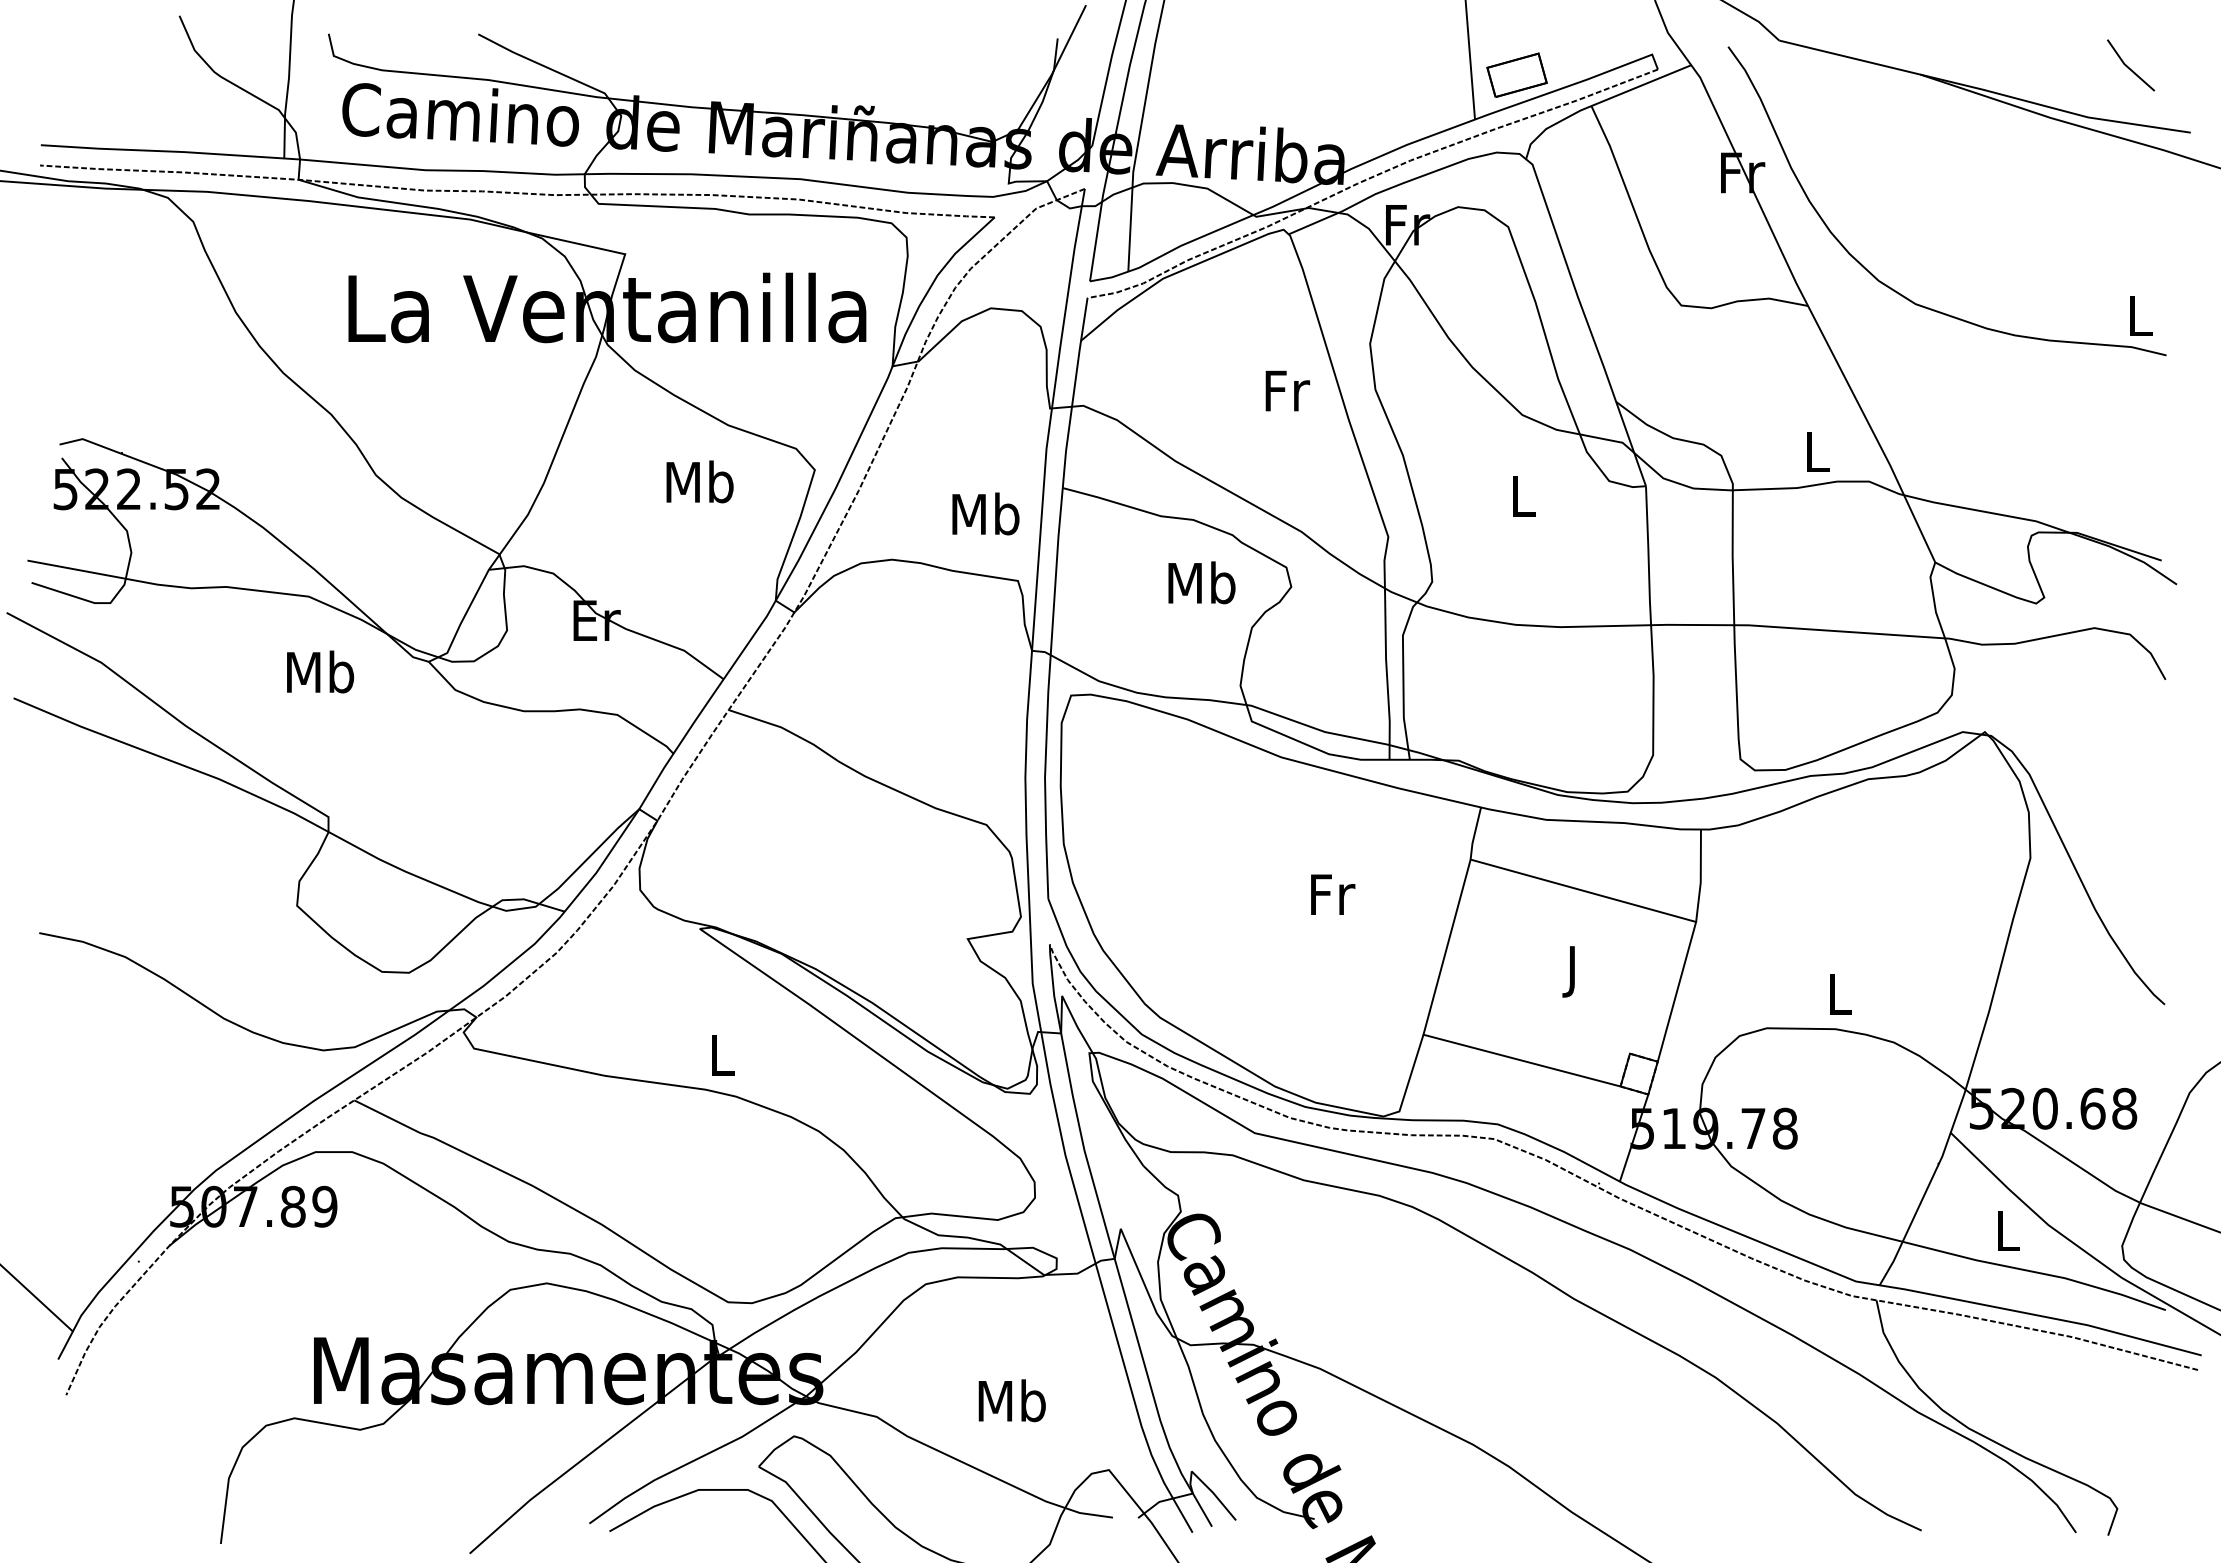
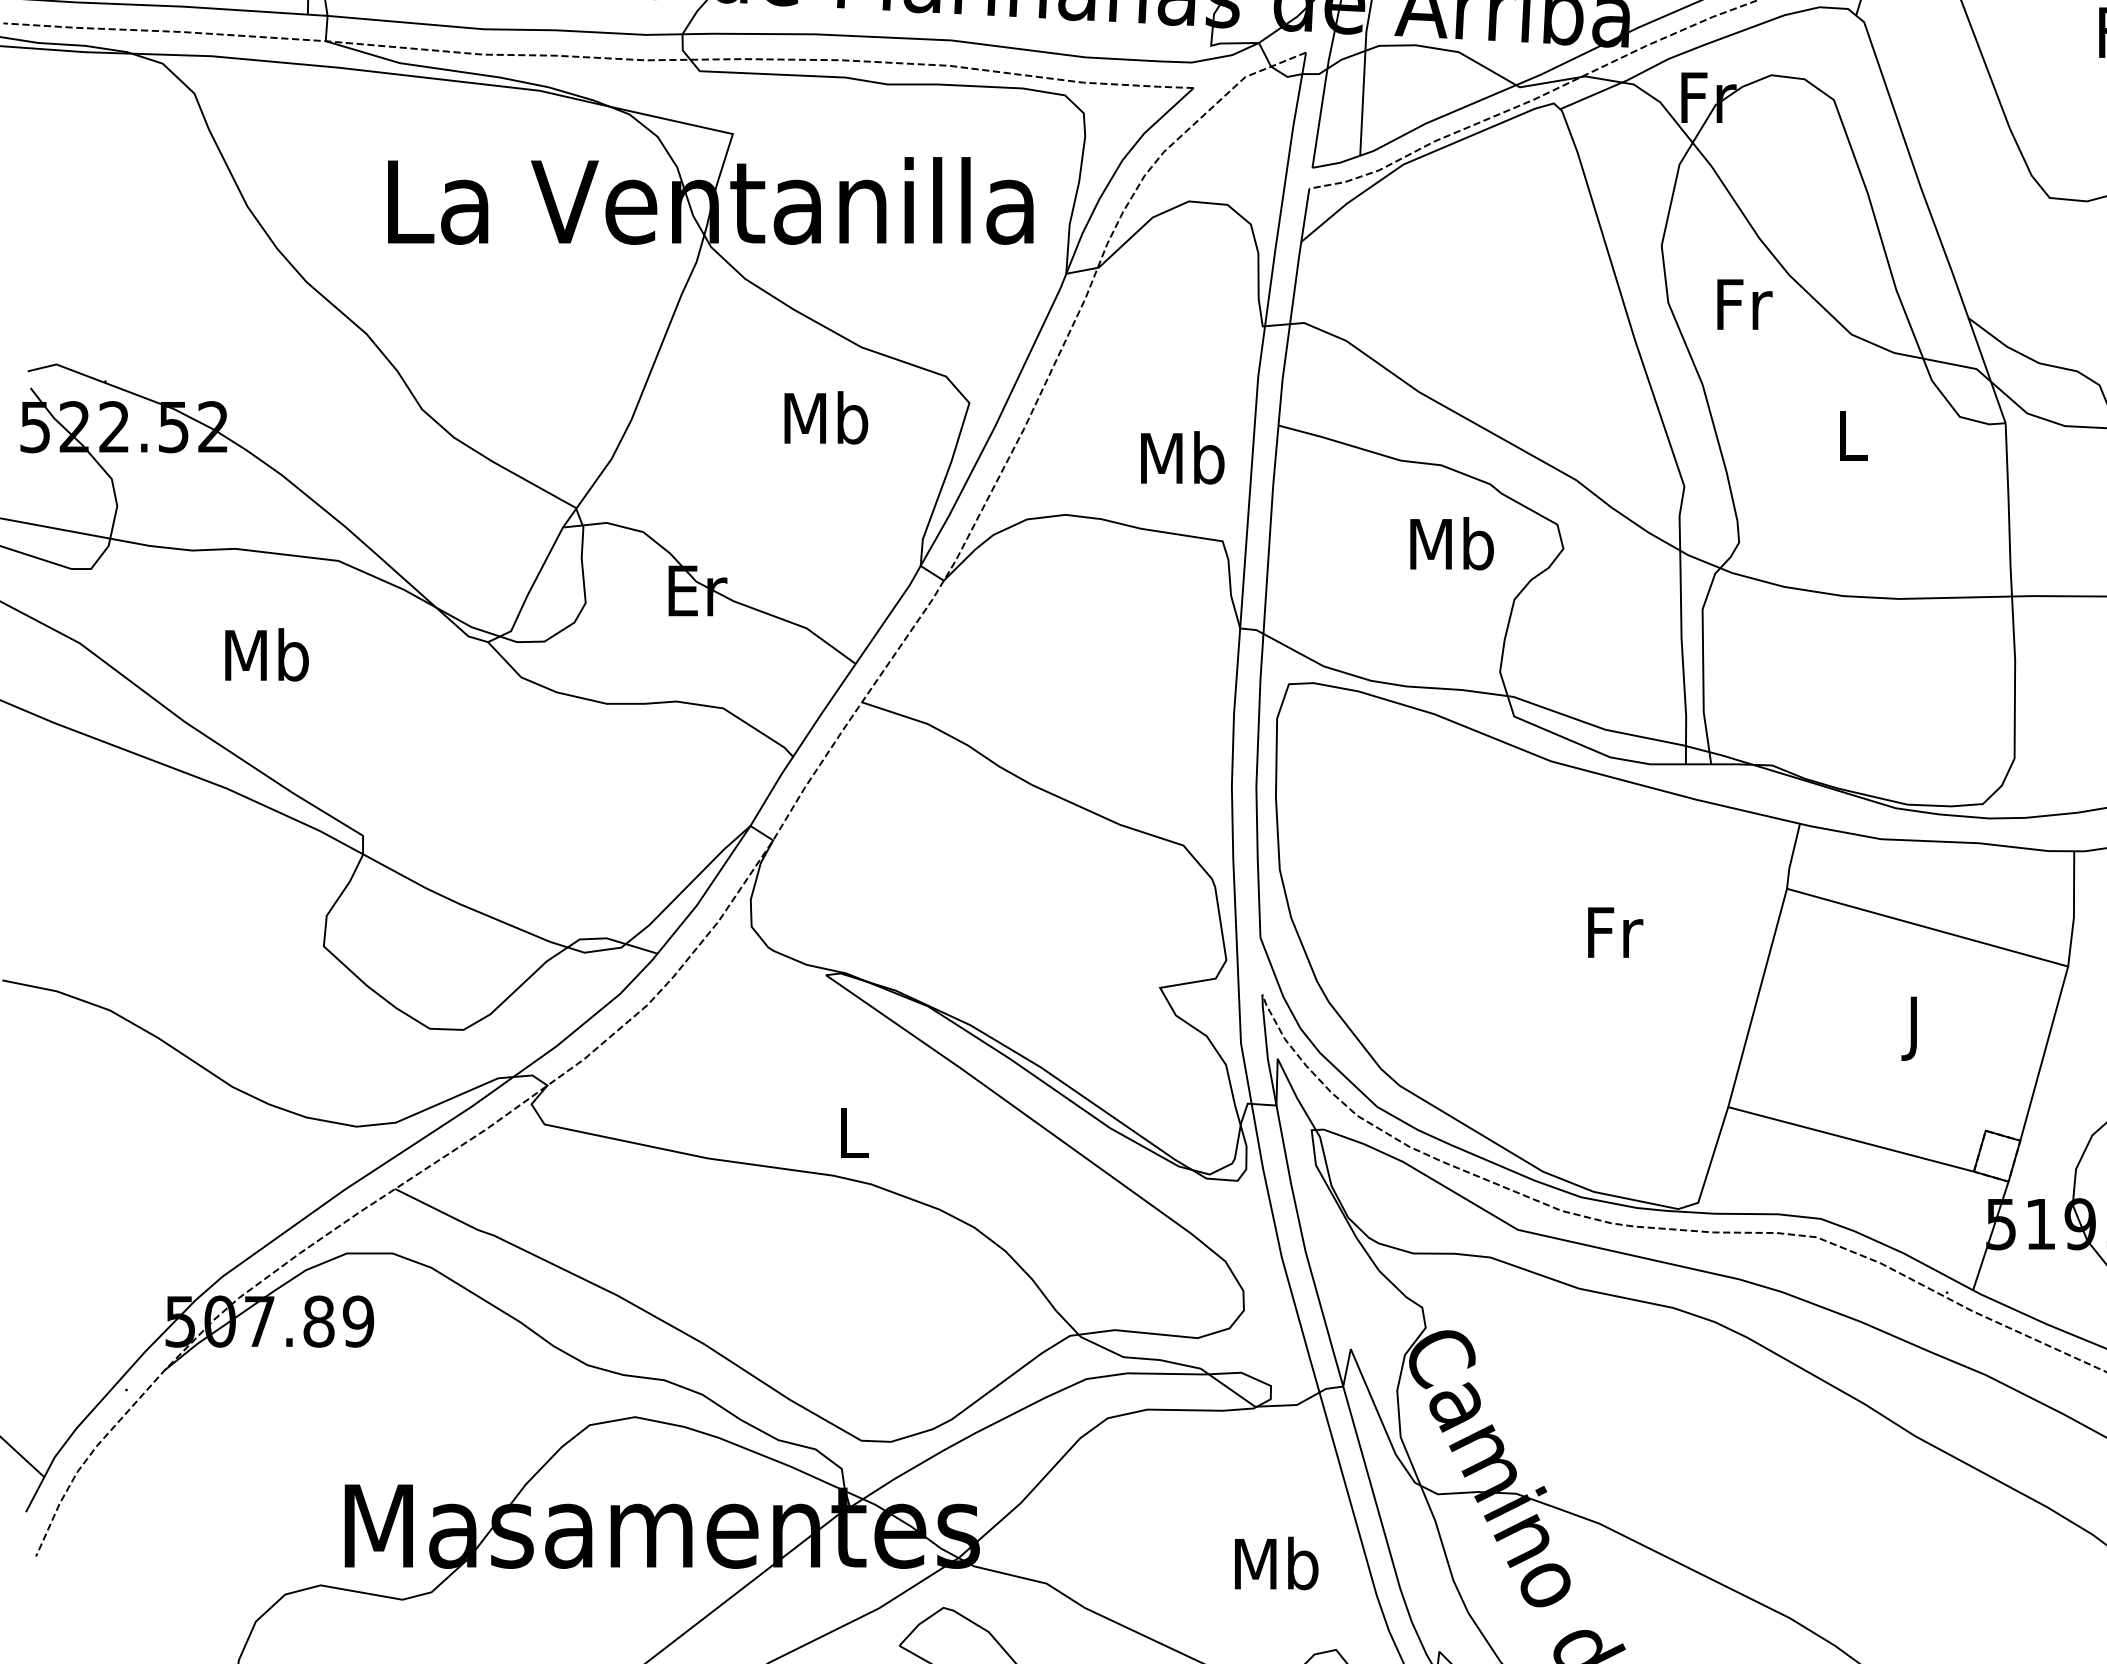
text: (1287, 390) -> (1744, 303), moved
text: (320, 671) -> (267, 654), moved
text: (1011, 1400) -> (1275, 1563), moved

